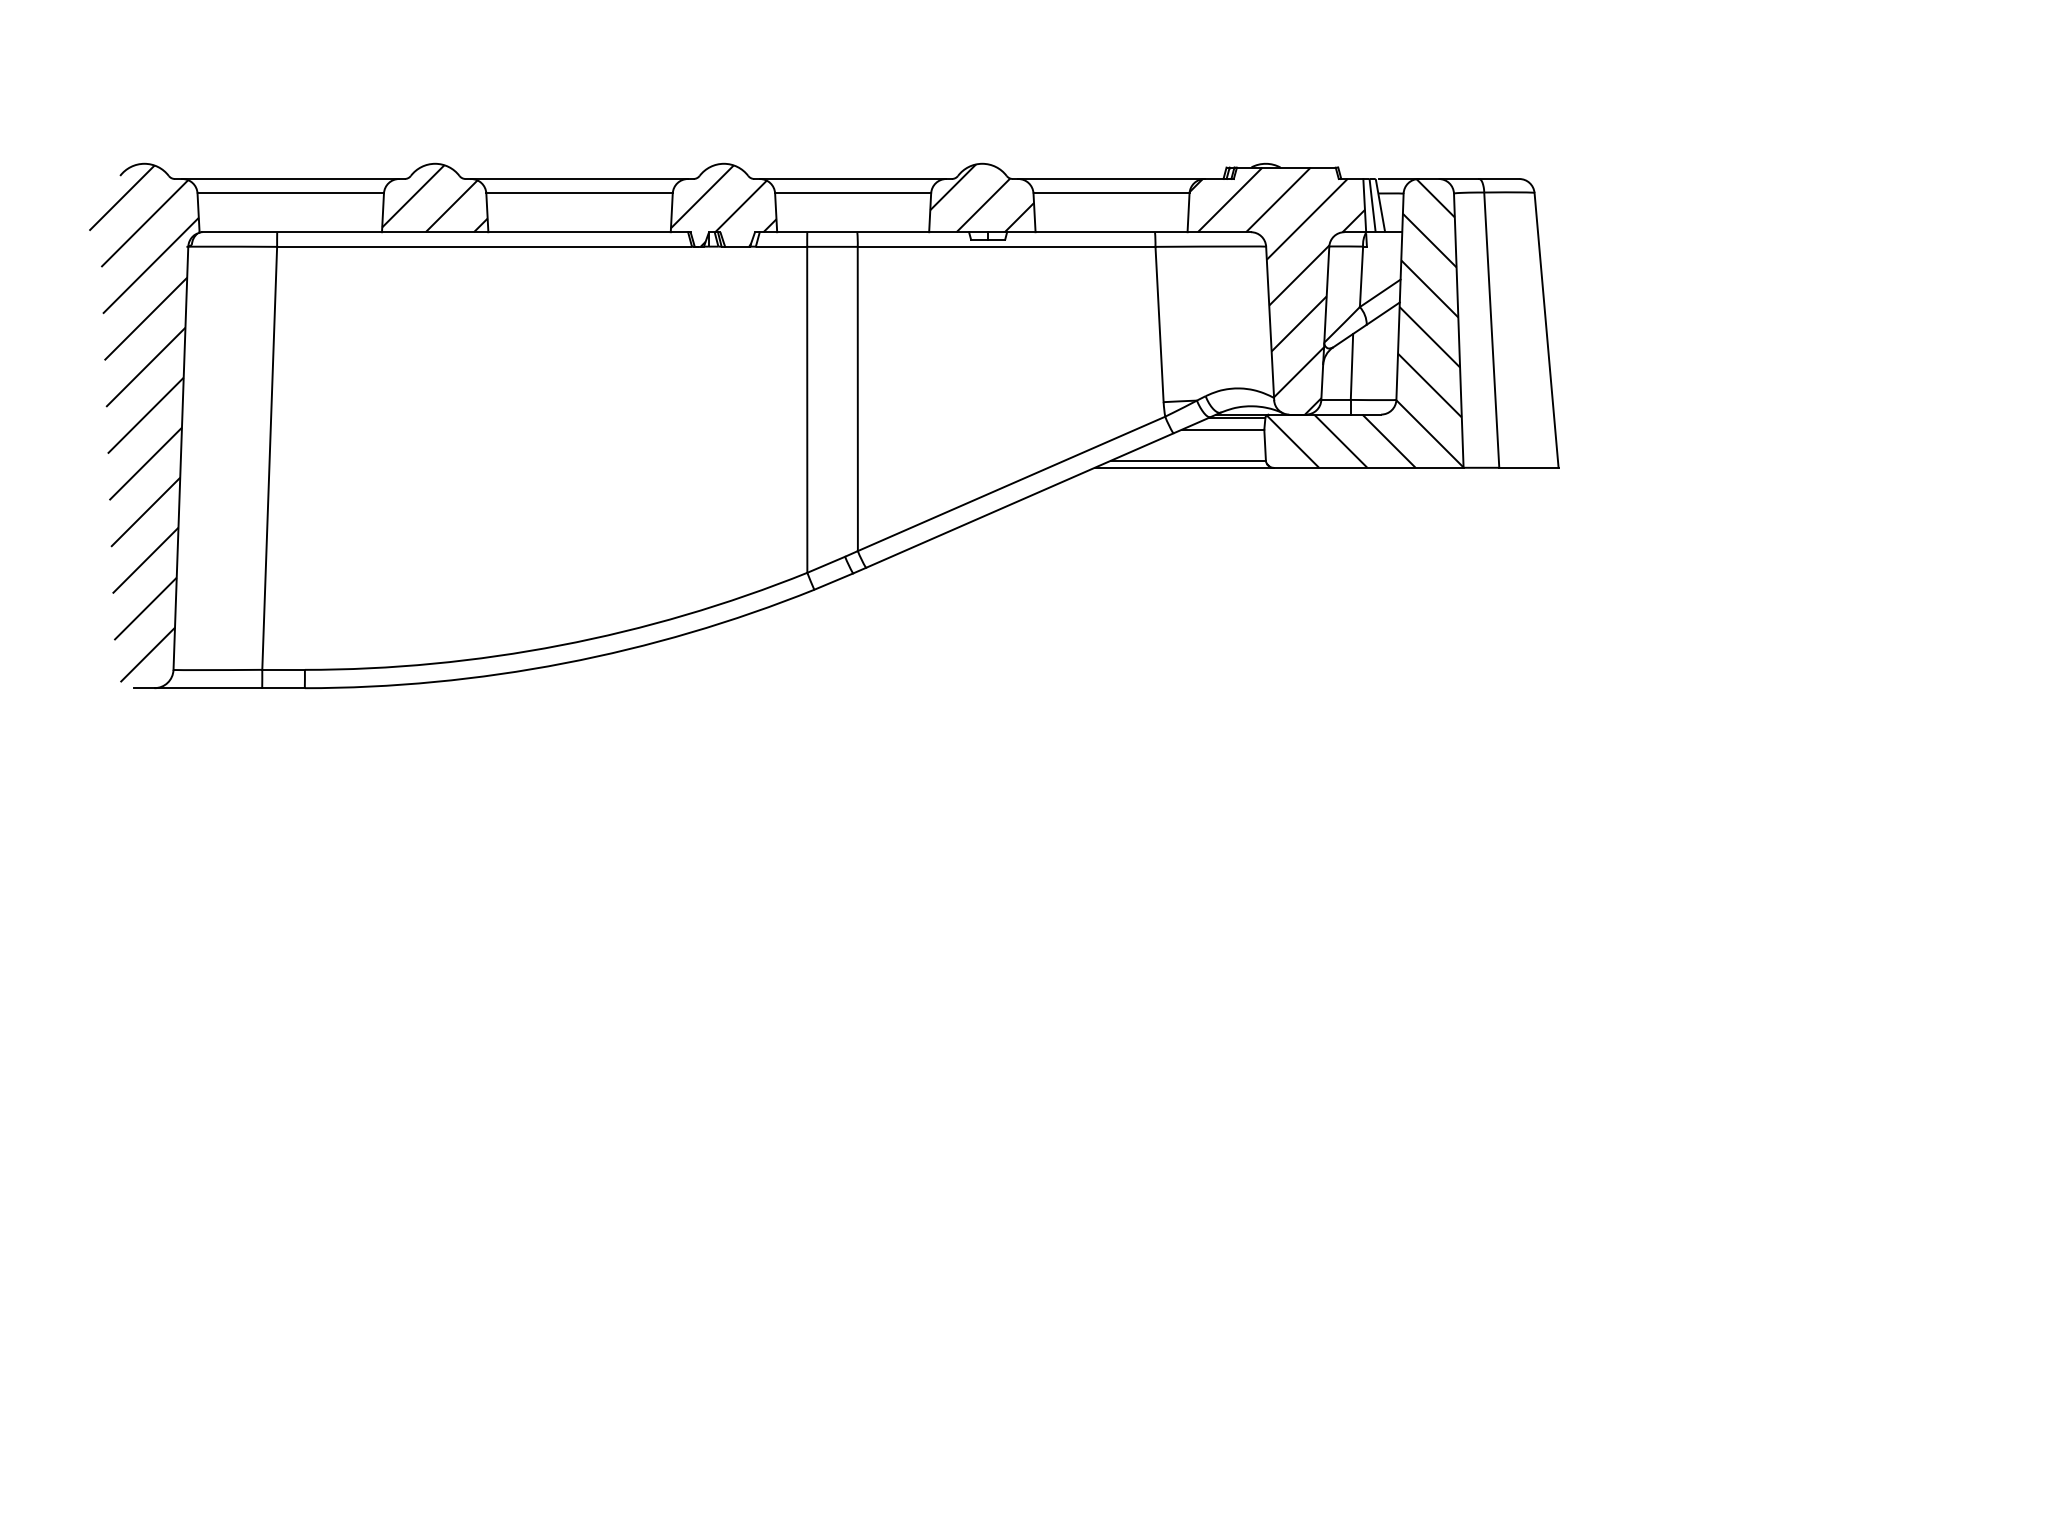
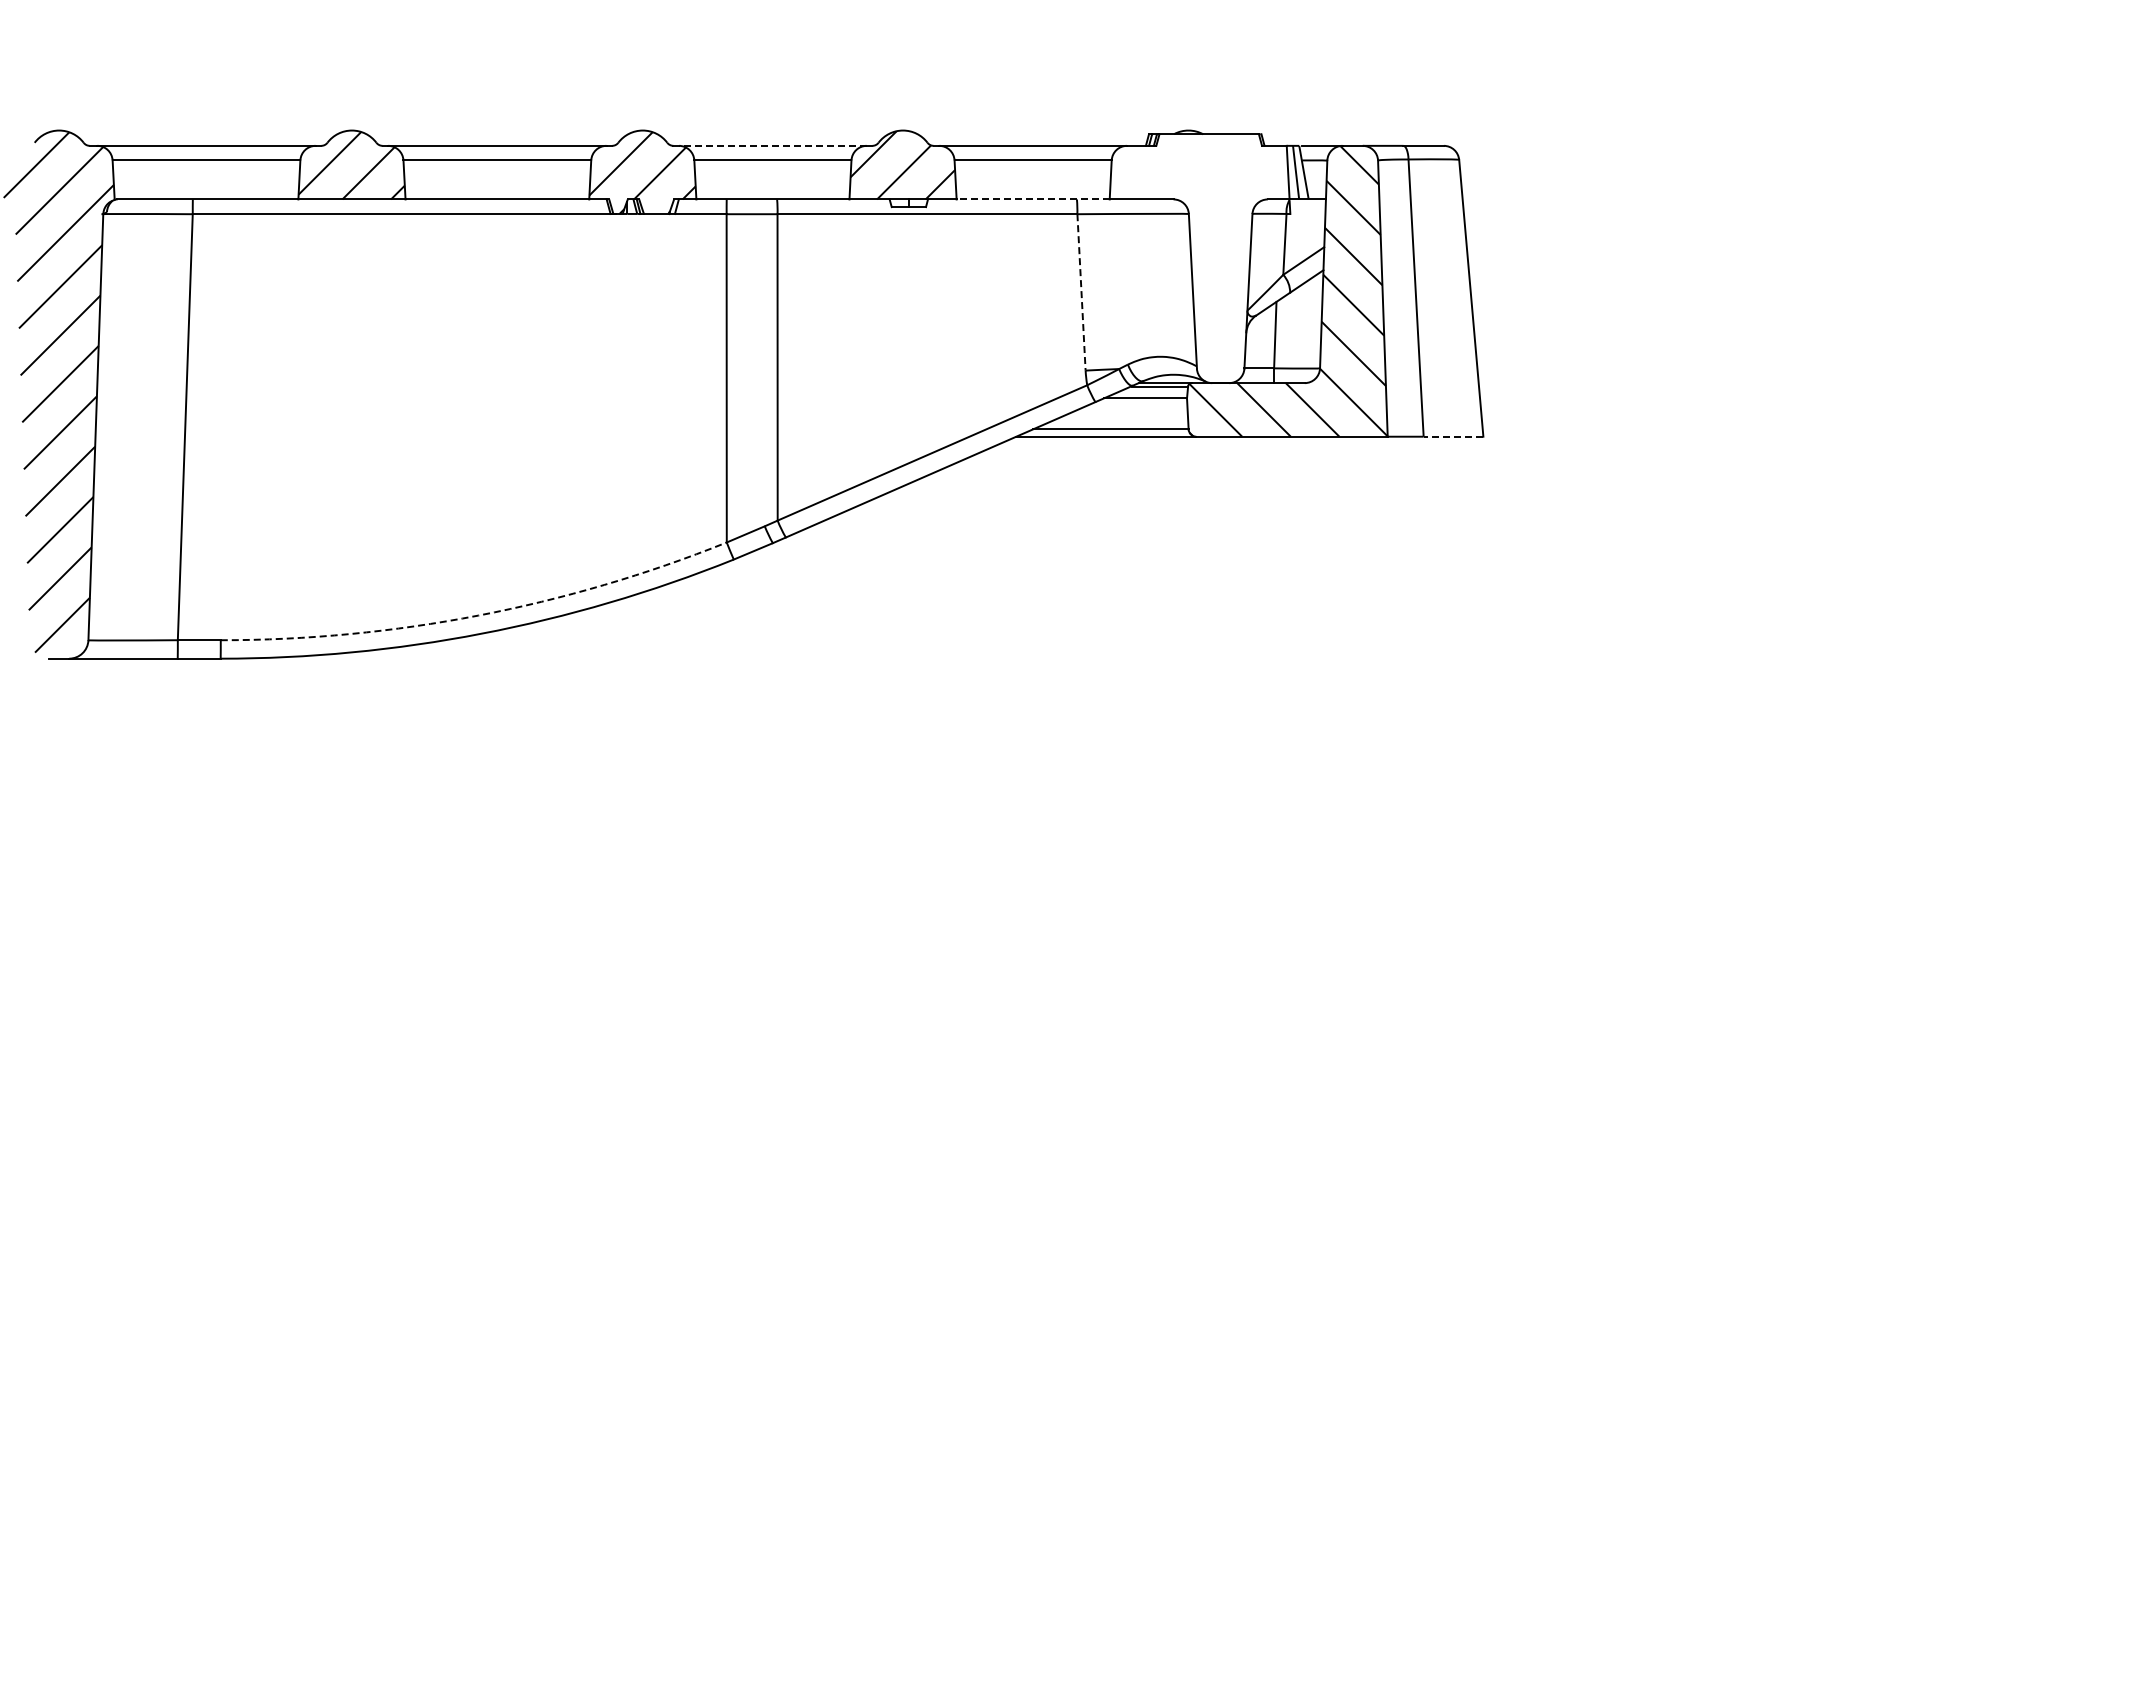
line: (852, 178) -> (772, 145), solid -> dashed
line: (1111, 232) -> (1033, 199), solid -> dashed
hatch: (1276, 290) -> (1199, 258), removed
line: (1159, 324) -> (1081, 292), solid -> dashed
line: (1528, 467) -> (1453, 436), solid -> dashed
arc: (560, 645) -> (478, 615), solid -> dashed

